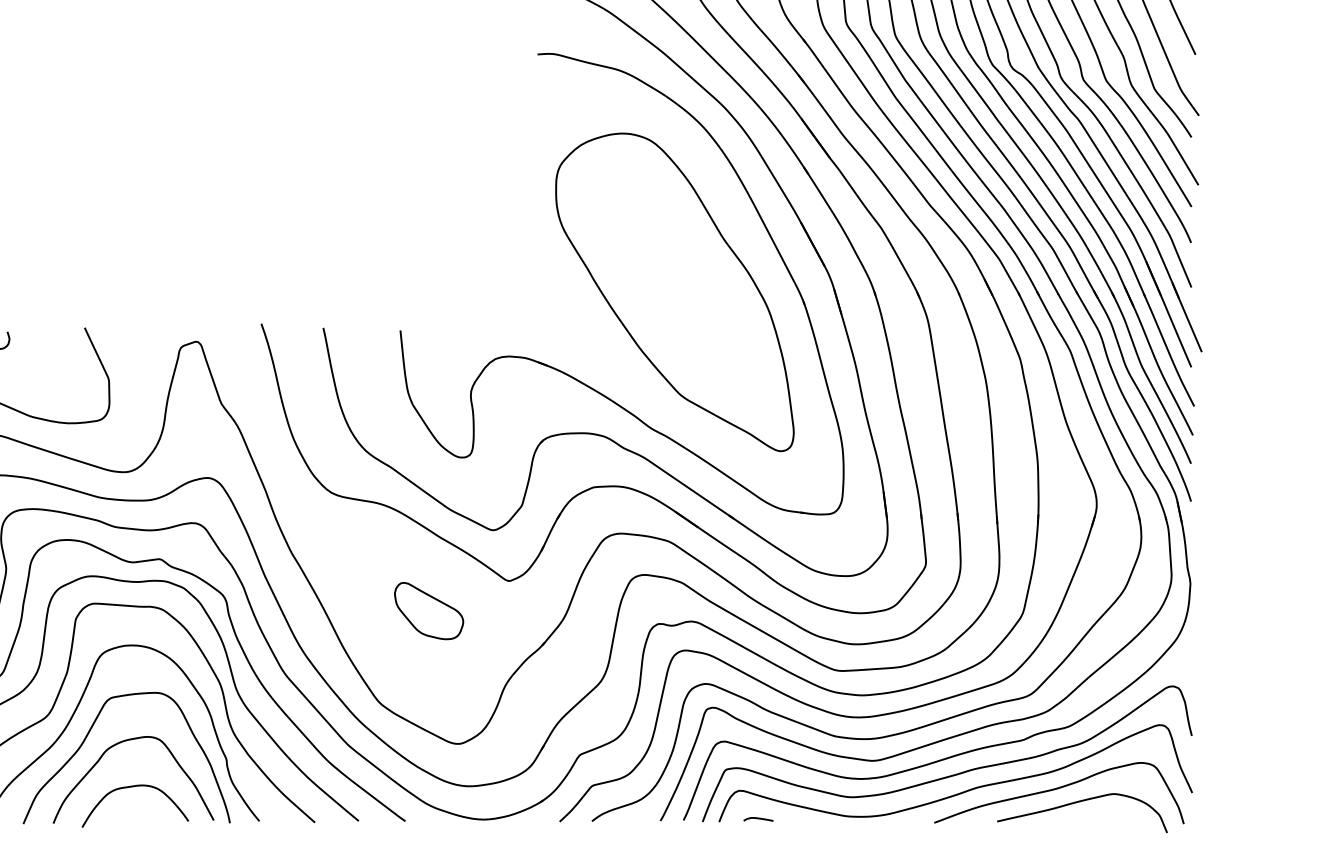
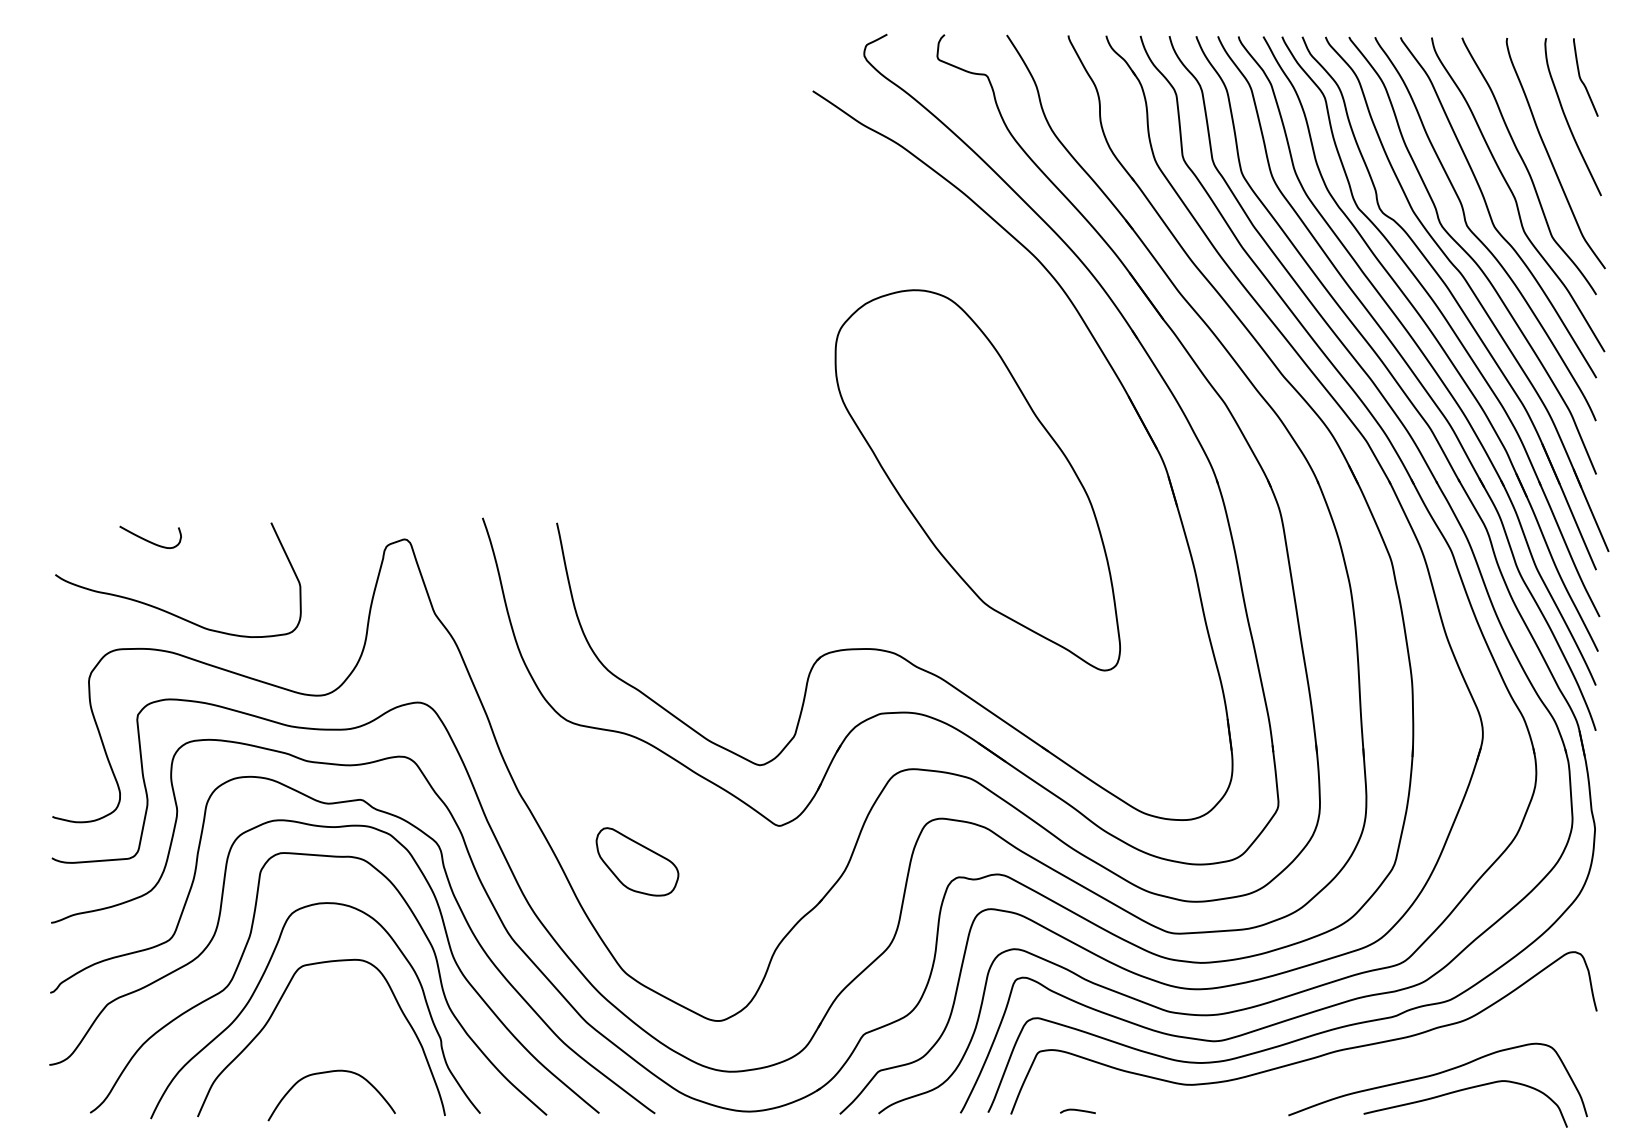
part: (571, 376) -> (854, 580), removed
part: (429, 610) -> (637, 861), moved
curve: (116, 745) -> (309, 1022), removed
curve: (961, 791) -> (1321, 1078), removed

